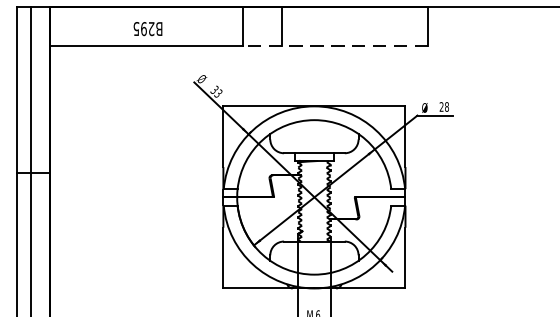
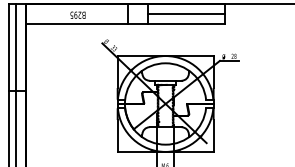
line: (354, 27) -> (186, 14), added
line: (335, 46) -> (176, 24), dashed -> solid

